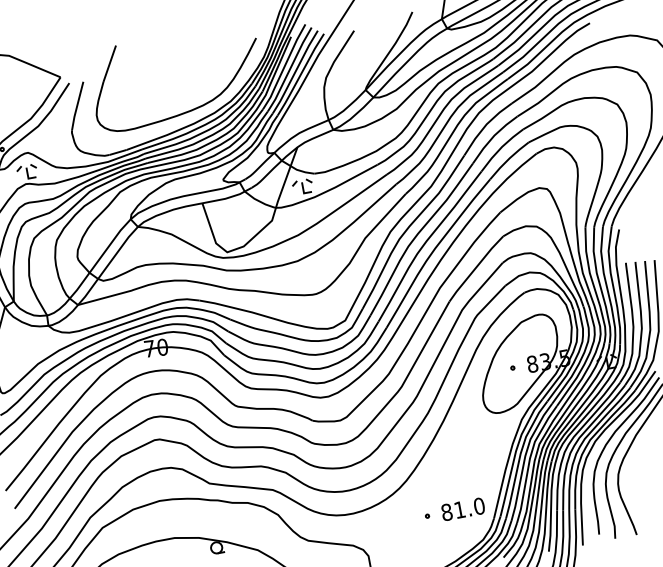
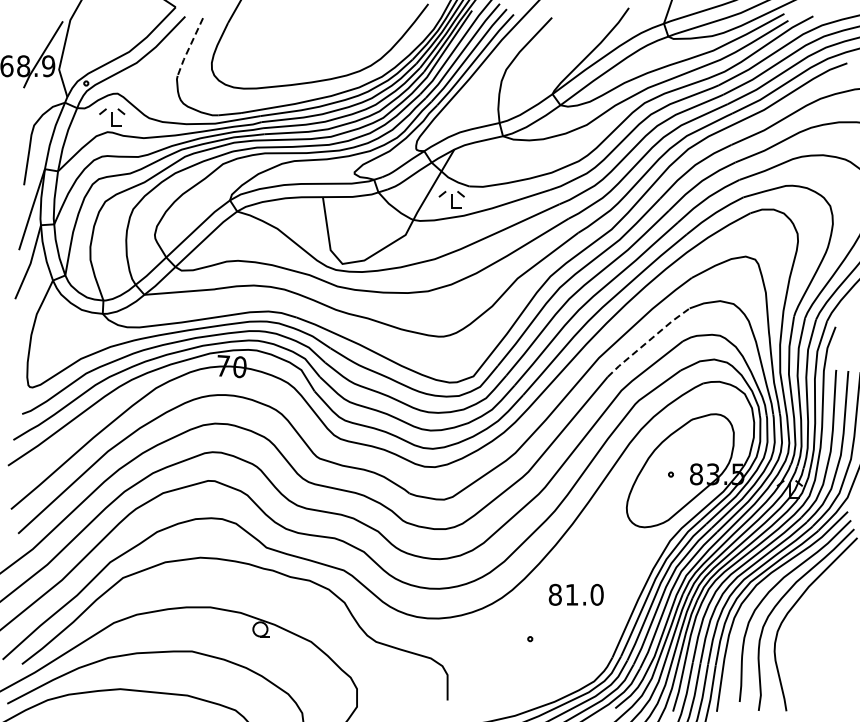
line: (77, 107) -> (189, 48), solid -> dashed
line: (476, 268) -> (648, 341), solid -> dashed
text: (462, 509) -> (575, 594), moved

